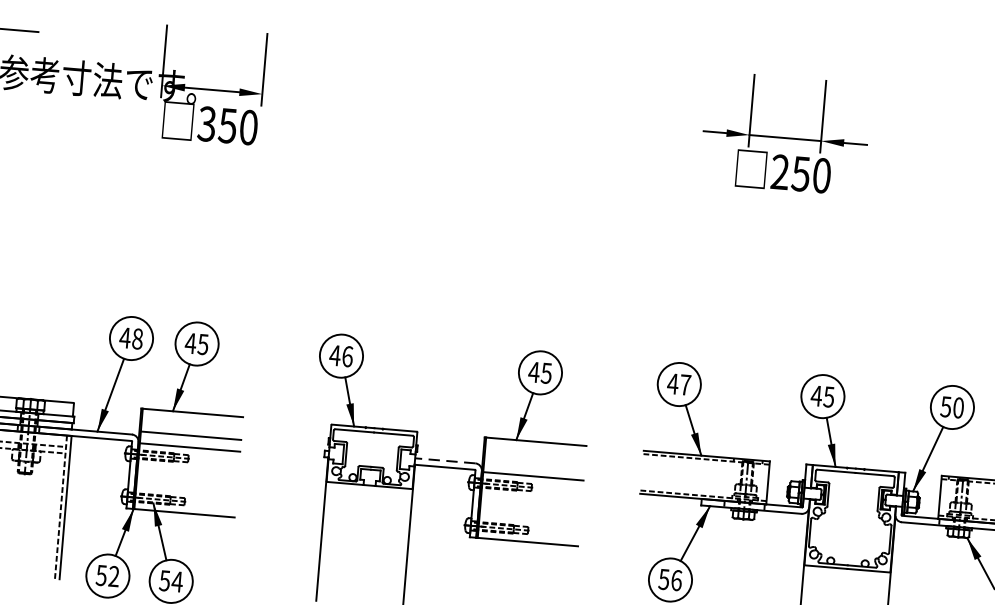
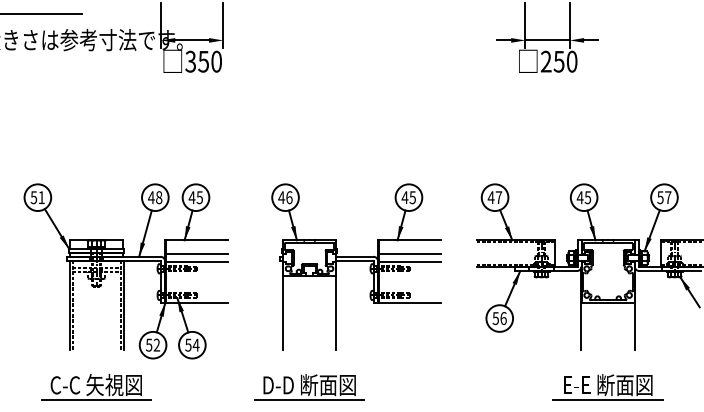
text: (958, 407) -> (668, 197), 50 -> 57
line: (444, 460) -> (354, 256), dashed -> solid
line: (533, 464) -> (409, 254), added

